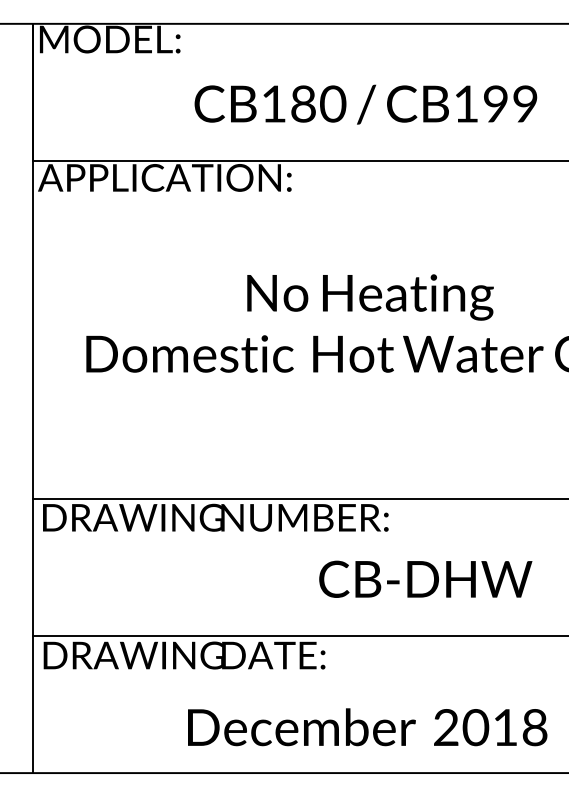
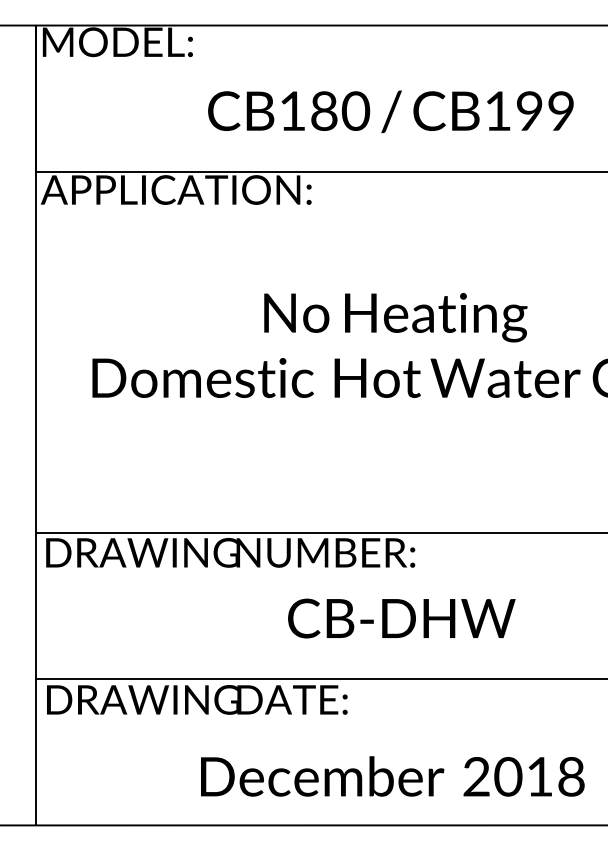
text: (425, 579) -> (401, 618), moved

